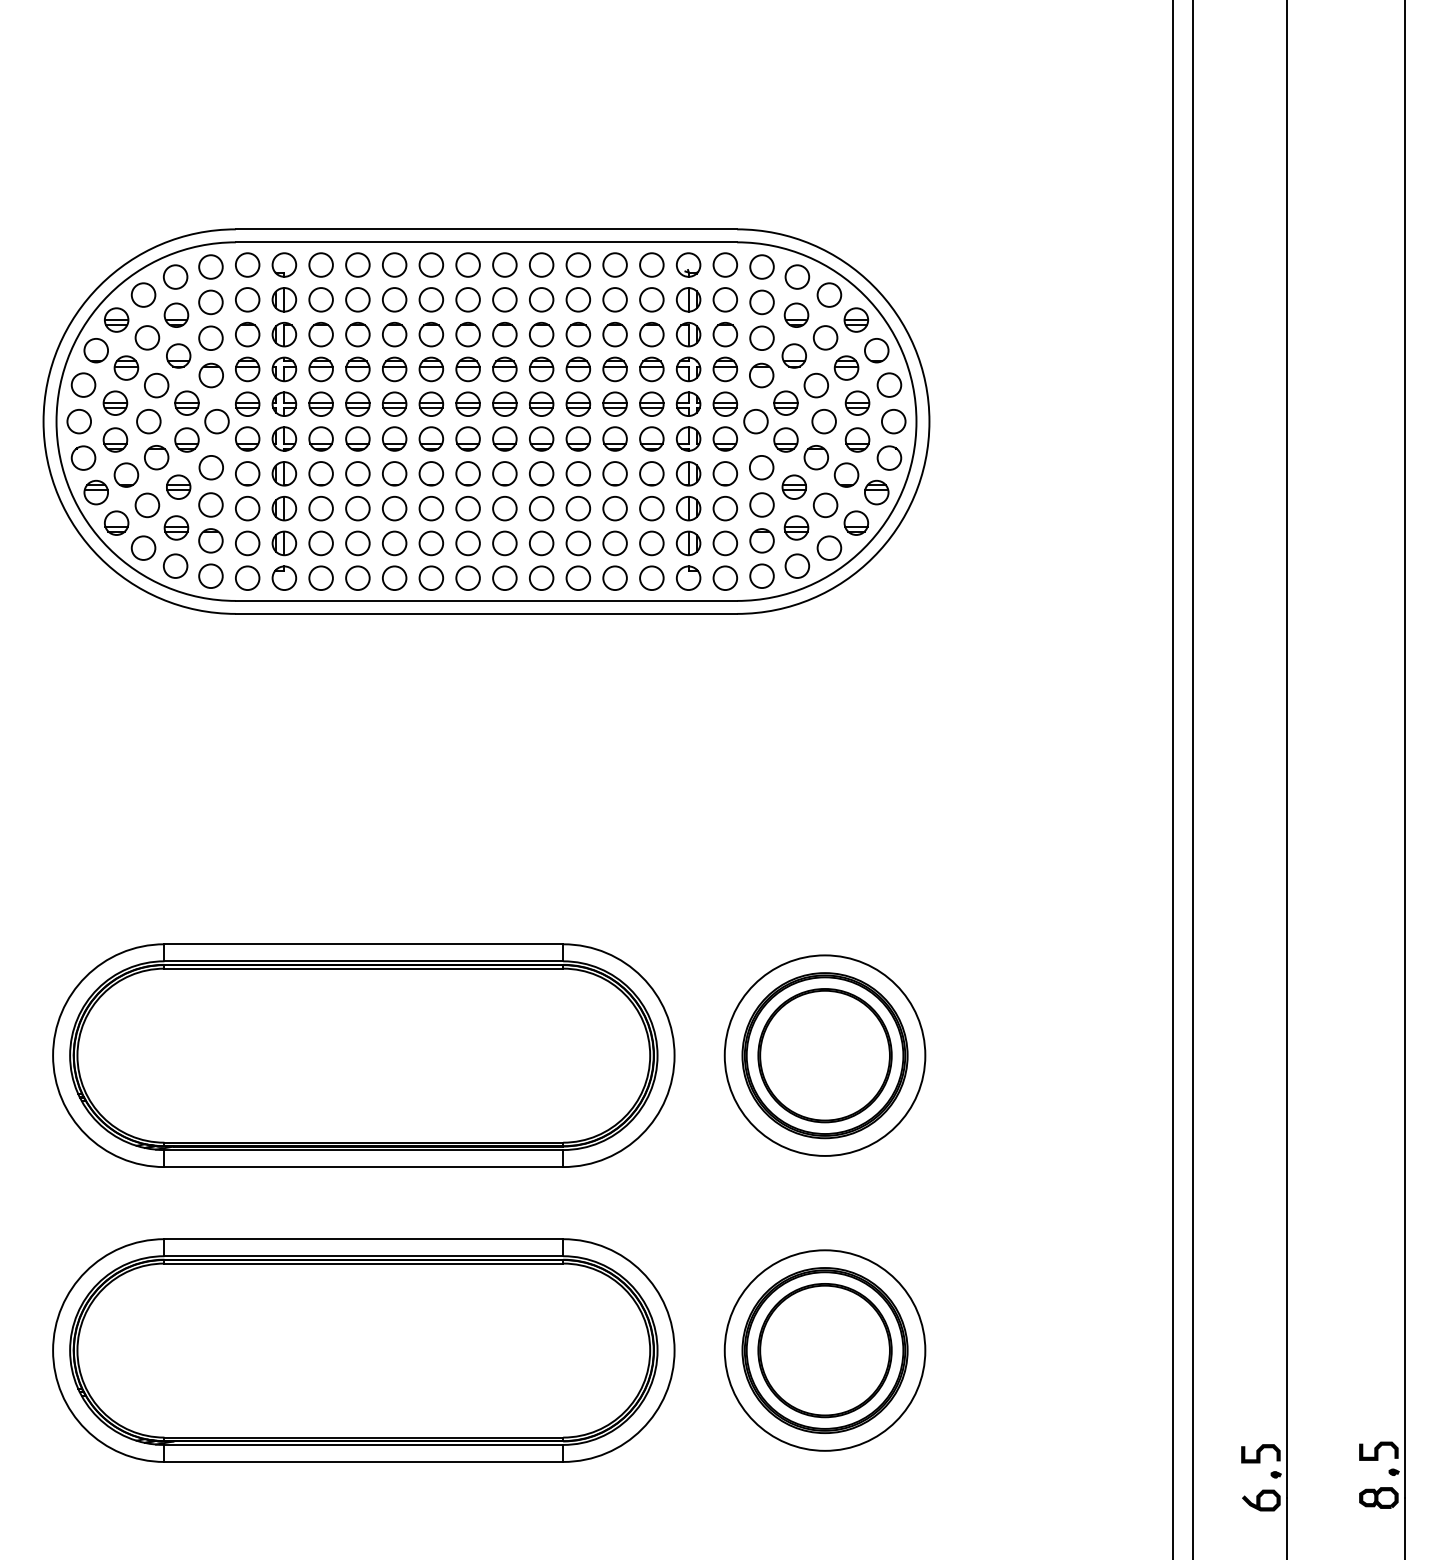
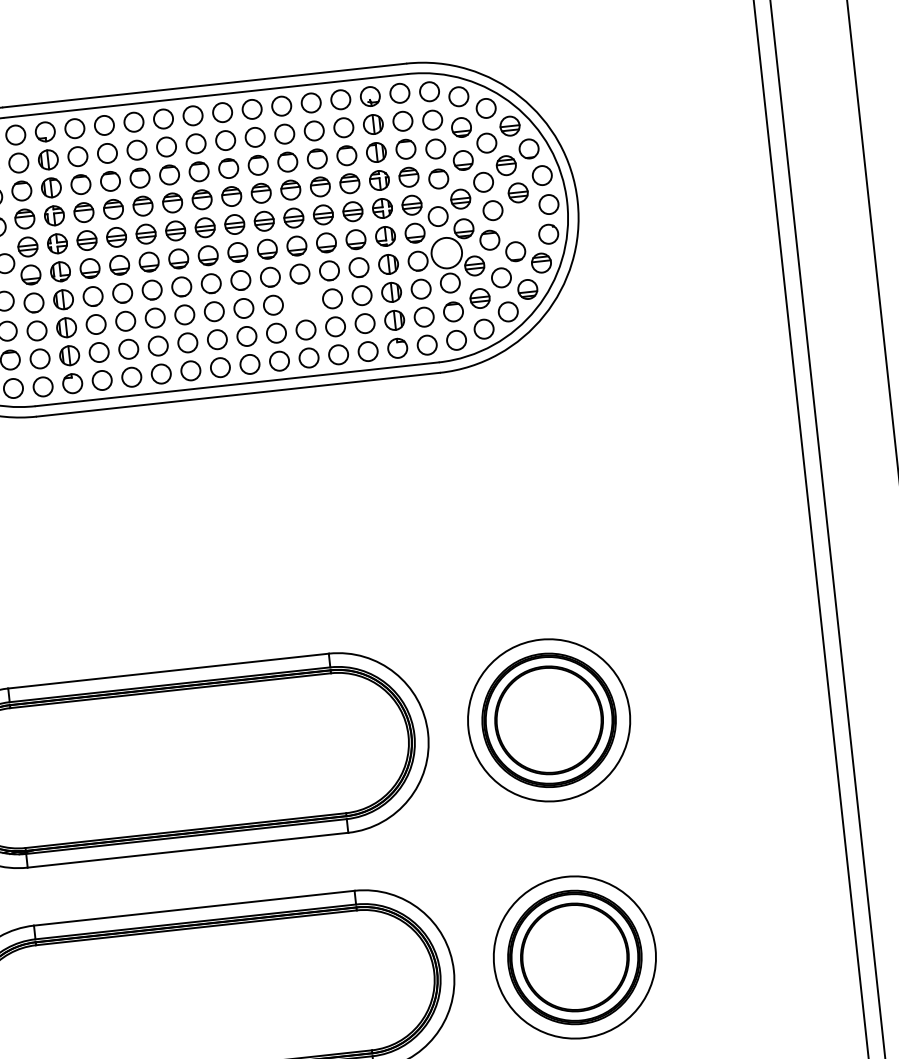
part: (857, 439) -> (521, 222), removed
circle: (761, 467) -> (446, 252), size x1.6
circle: (578, 508) -> (303, 301), removed

